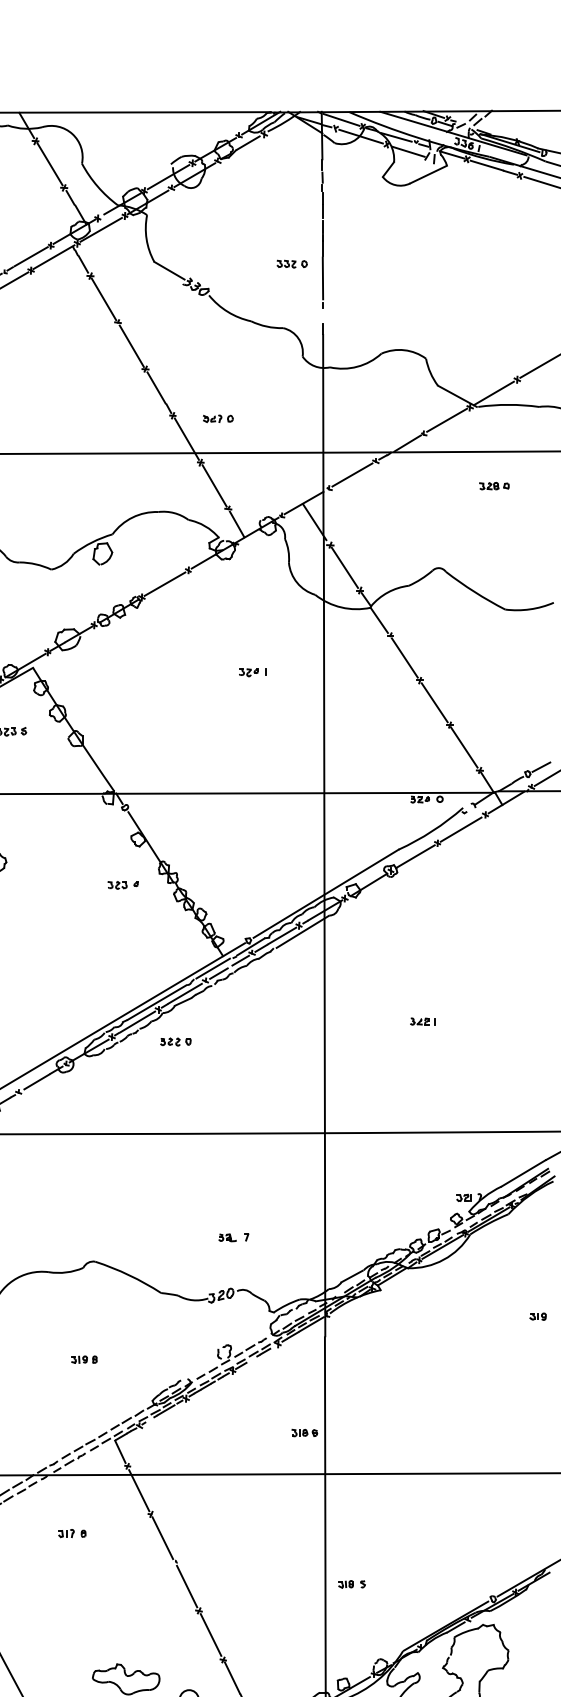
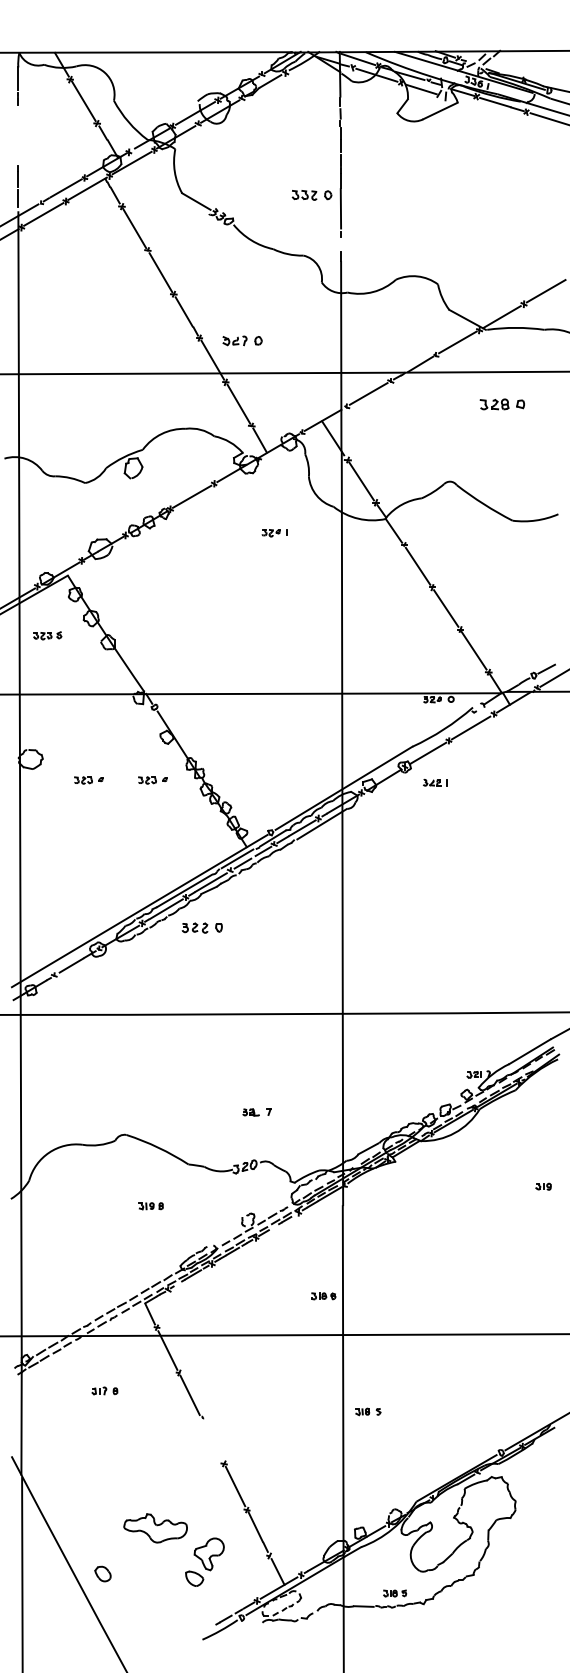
part: (291, 264) -> (311, 195), size x1.4
part: (217, 419) -> (241, 341), size x1.4
part: (494, 486) -> (502, 404), size x1.6
part: (252, 673) -> (274, 533), moved
part: (54, 885) -> (88, 780), added
part: (423, 1021) -> (435, 782), moved
part: (175, 1041) -> (202, 927), size x1.4
part: (83, 1359) -> (150, 1206), moved
part: (352, 1583) -> (368, 1411), moved
line: (186, 1586) -> (212, 1440), removed

